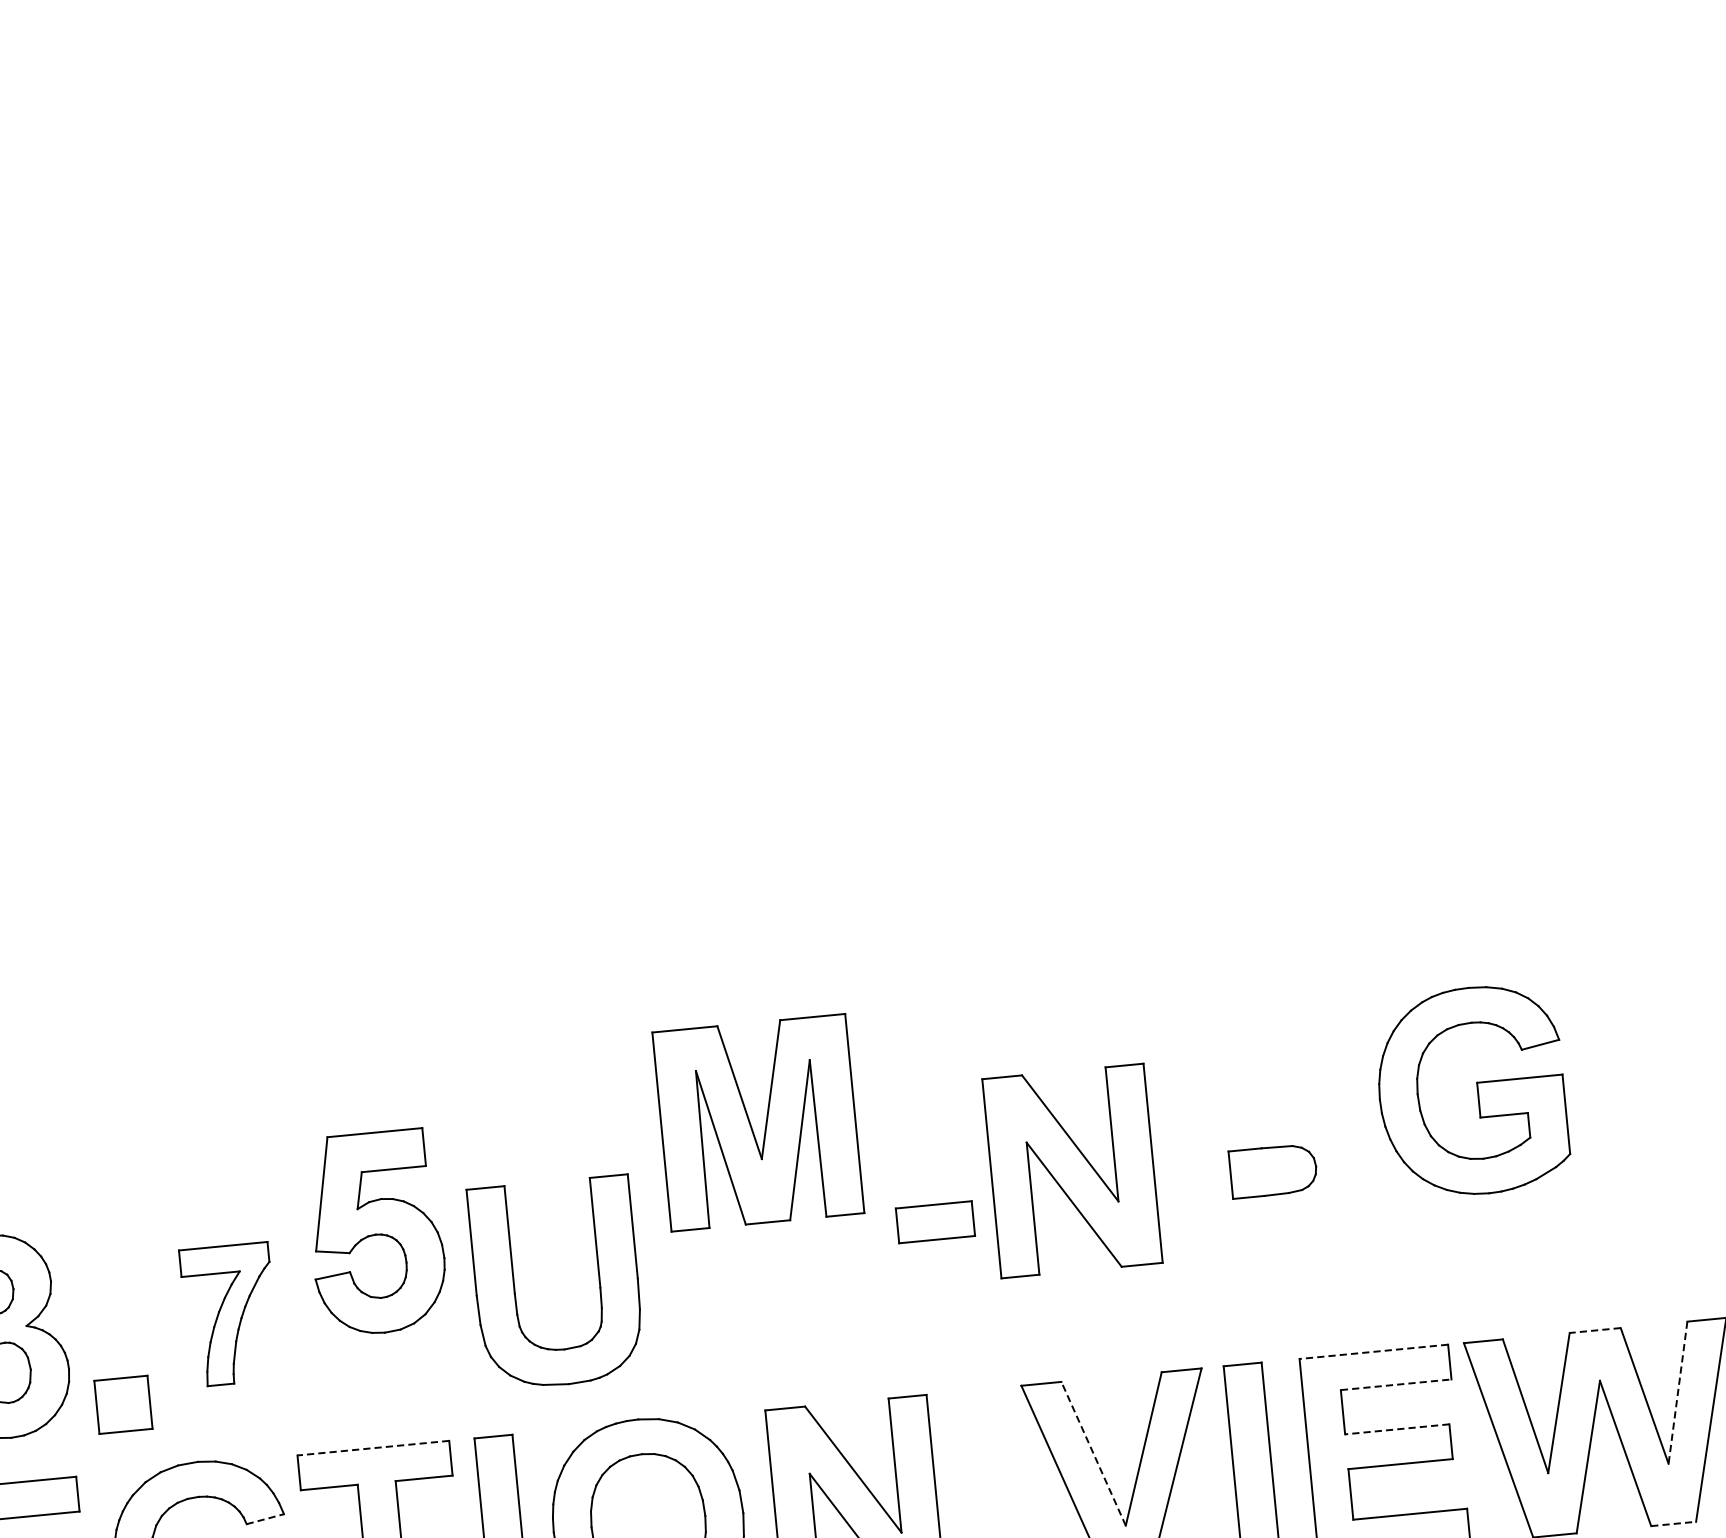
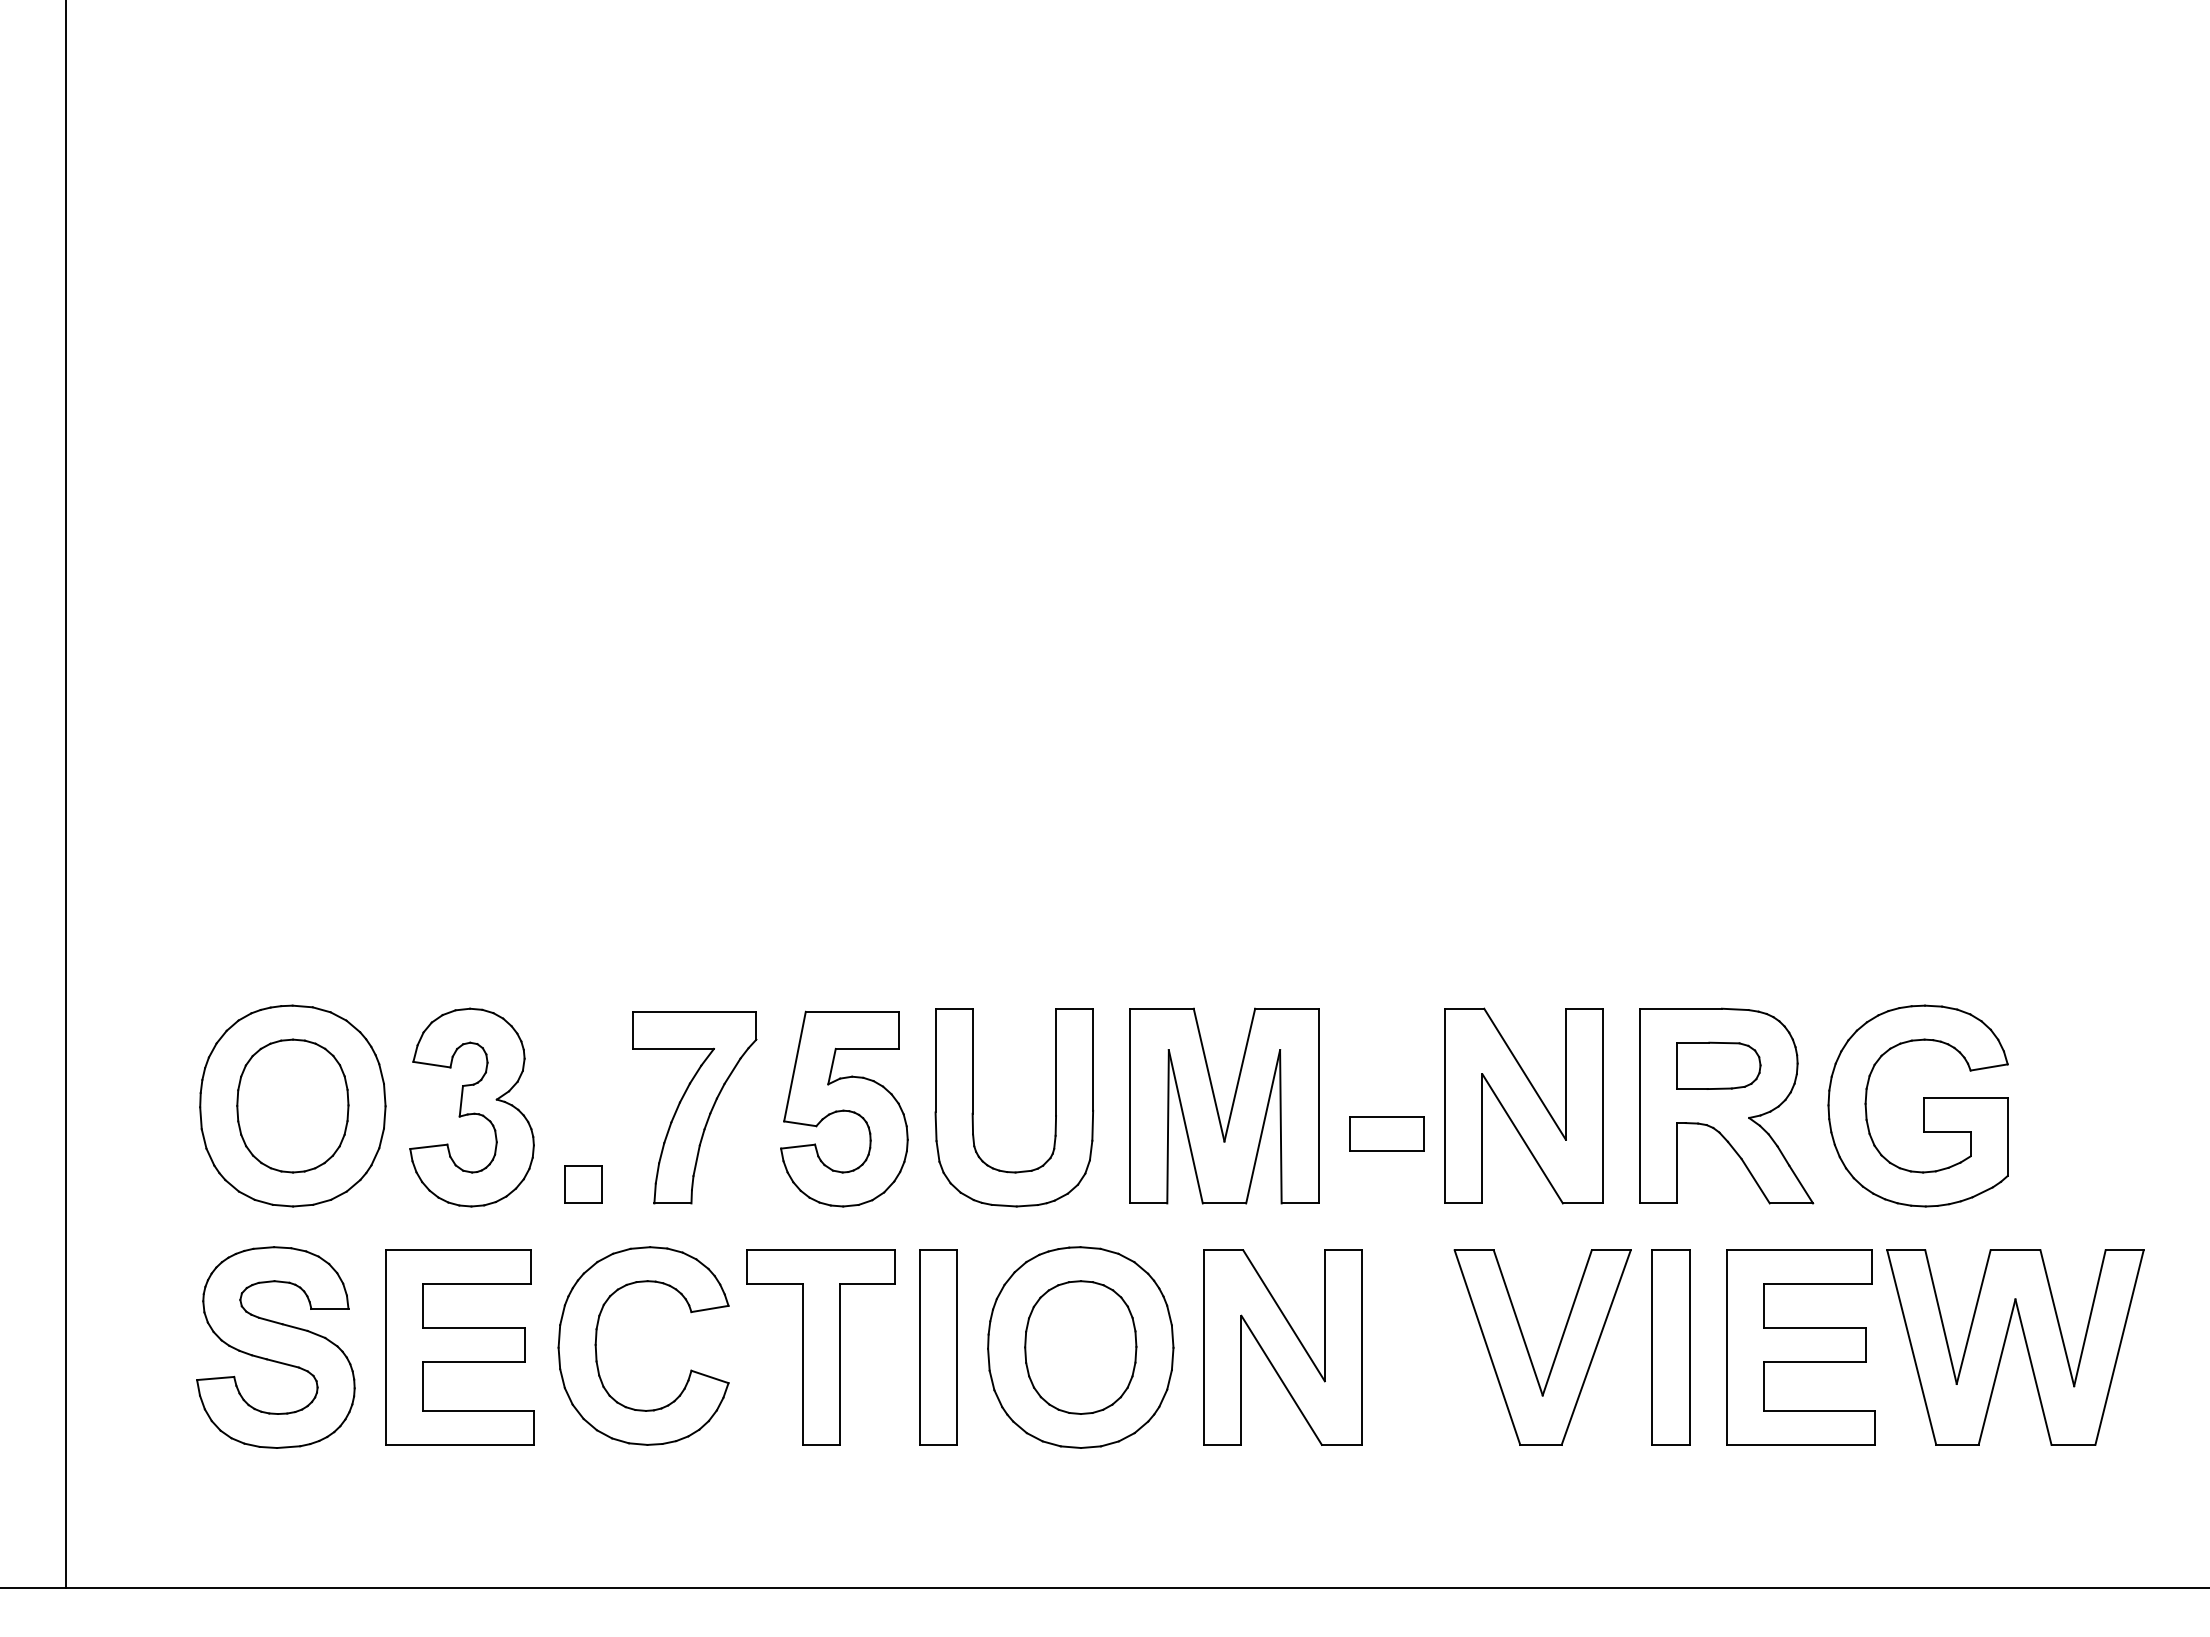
part: (1470, 1090) -> (1917, 1105), moved
part: (751, 1122) -> (1217, 1105), moved
part: (1071, 1170) -> (1523, 1105), moved
part: (1285, 1210) -> (1726, 1105), added
part: (935, 1221) -> (1386, 1133), moved
part: (376, 1232) -> (844, 1108), moved
part: (229, 1314) -> (694, 1107), size x1.43
line: (1595, 1330) -> (2015, 1250), dashed -> solid
line: (1374, 1352) -> (1799, 1250), dashed -> solid
line: (1396, 1384) -> (1818, 1284), dashed -> solid
line: (1677, 1393) -> (2089, 1318), dashed -> solid
part: (123, 1404) -> (583, 1184), size x0.71
line: (1397, 1429) -> (1814, 1327), dashed -> solid
line: (372, 1448) -> (820, 1250), dashed -> solid
line: (1093, 1453) -> (1518, 1322), dashed -> solid
line: (265, 1518) -> (710, 1308), dashed -> solid
line: (1673, 1523) -> (2073, 1444), dashed -> solid

